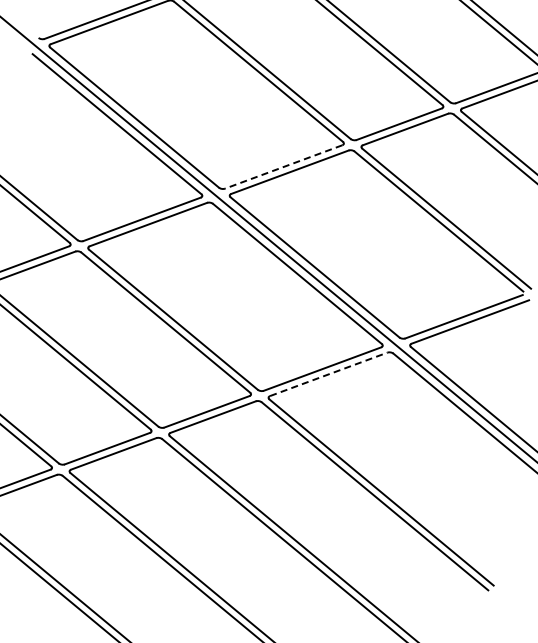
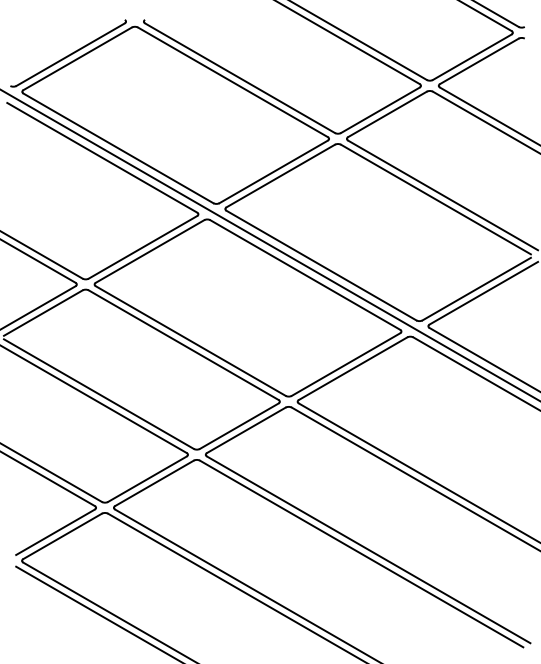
line: (283, 166) -> (273, 171), dashed -> solid
line: (329, 374) -> (353, 368), dashed -> solid

